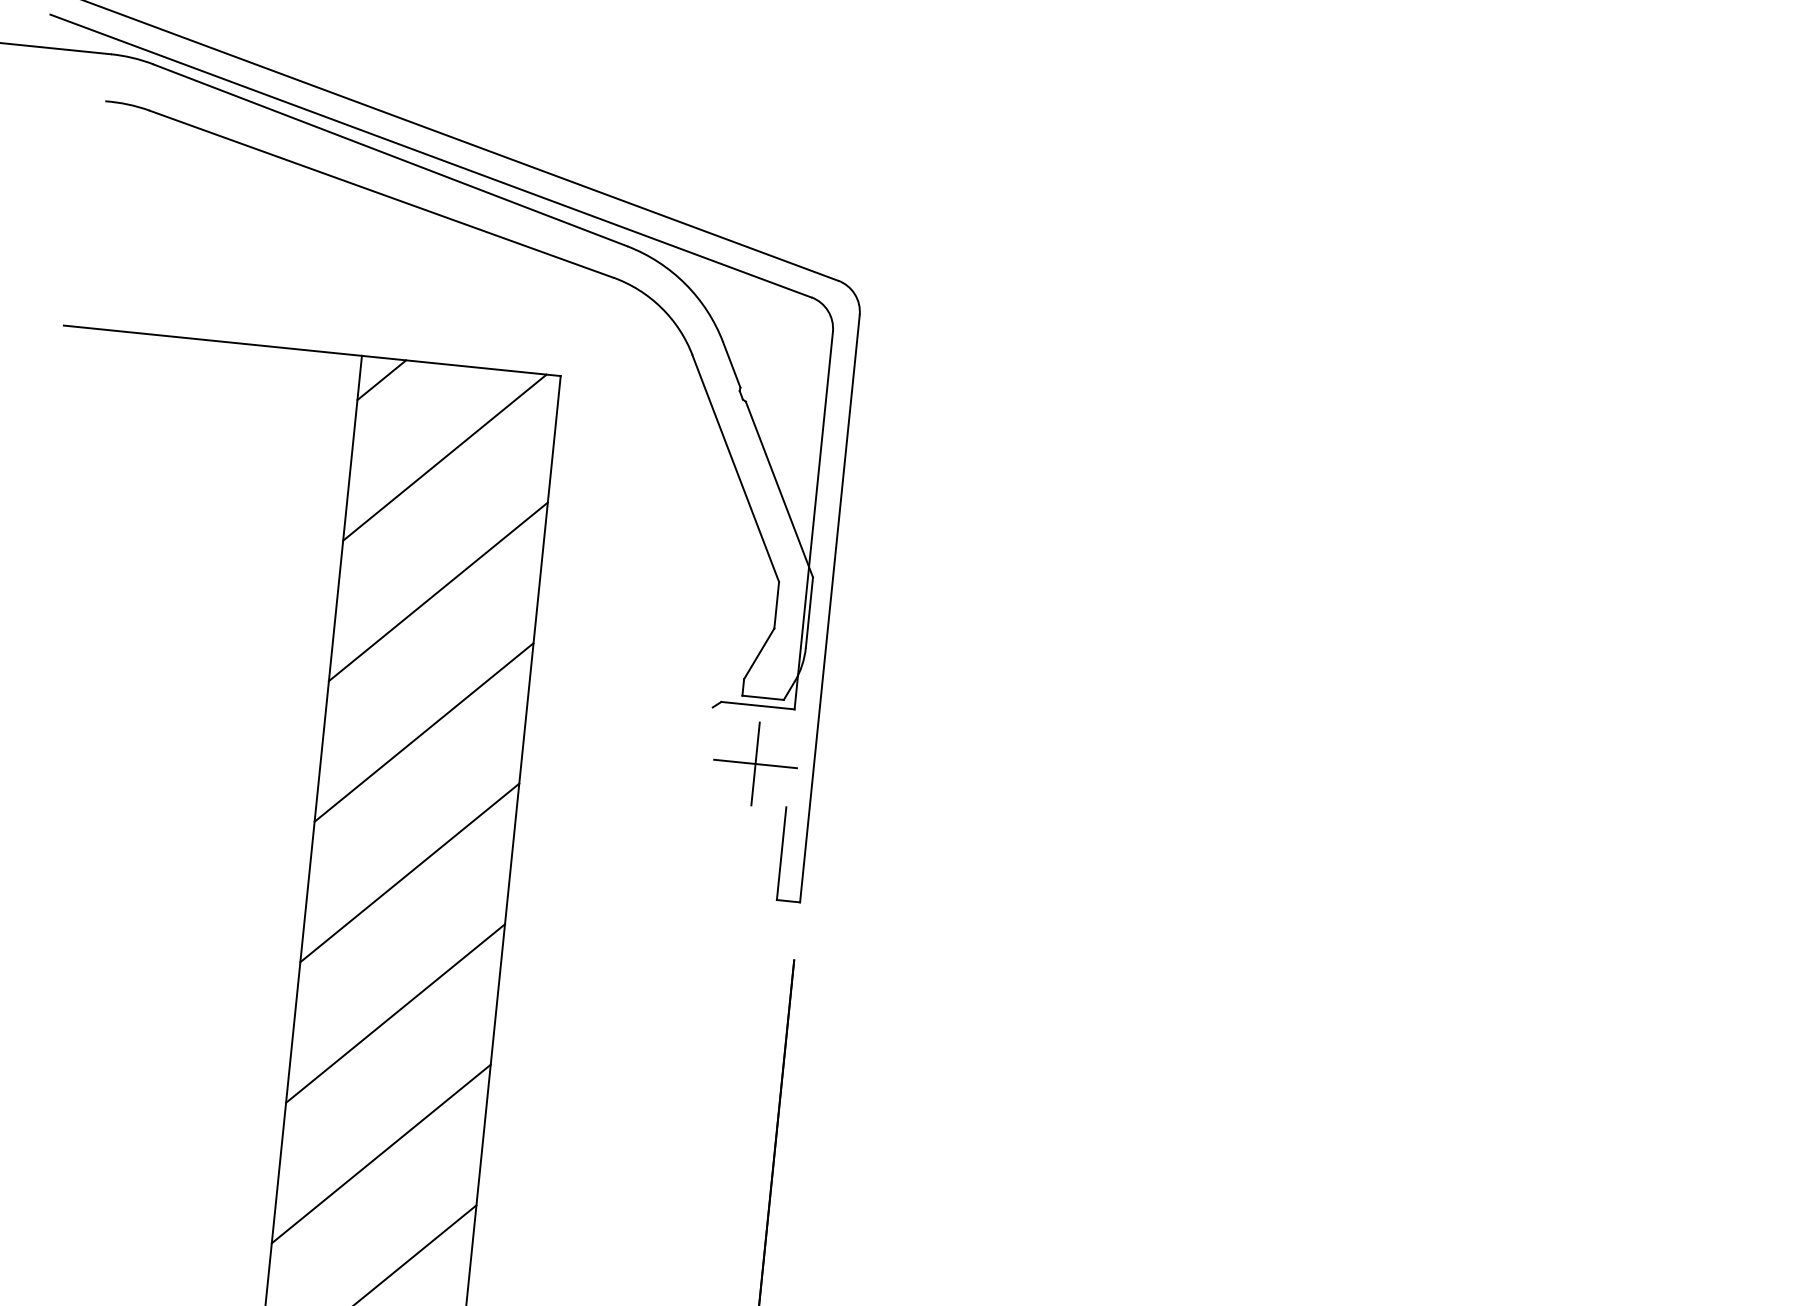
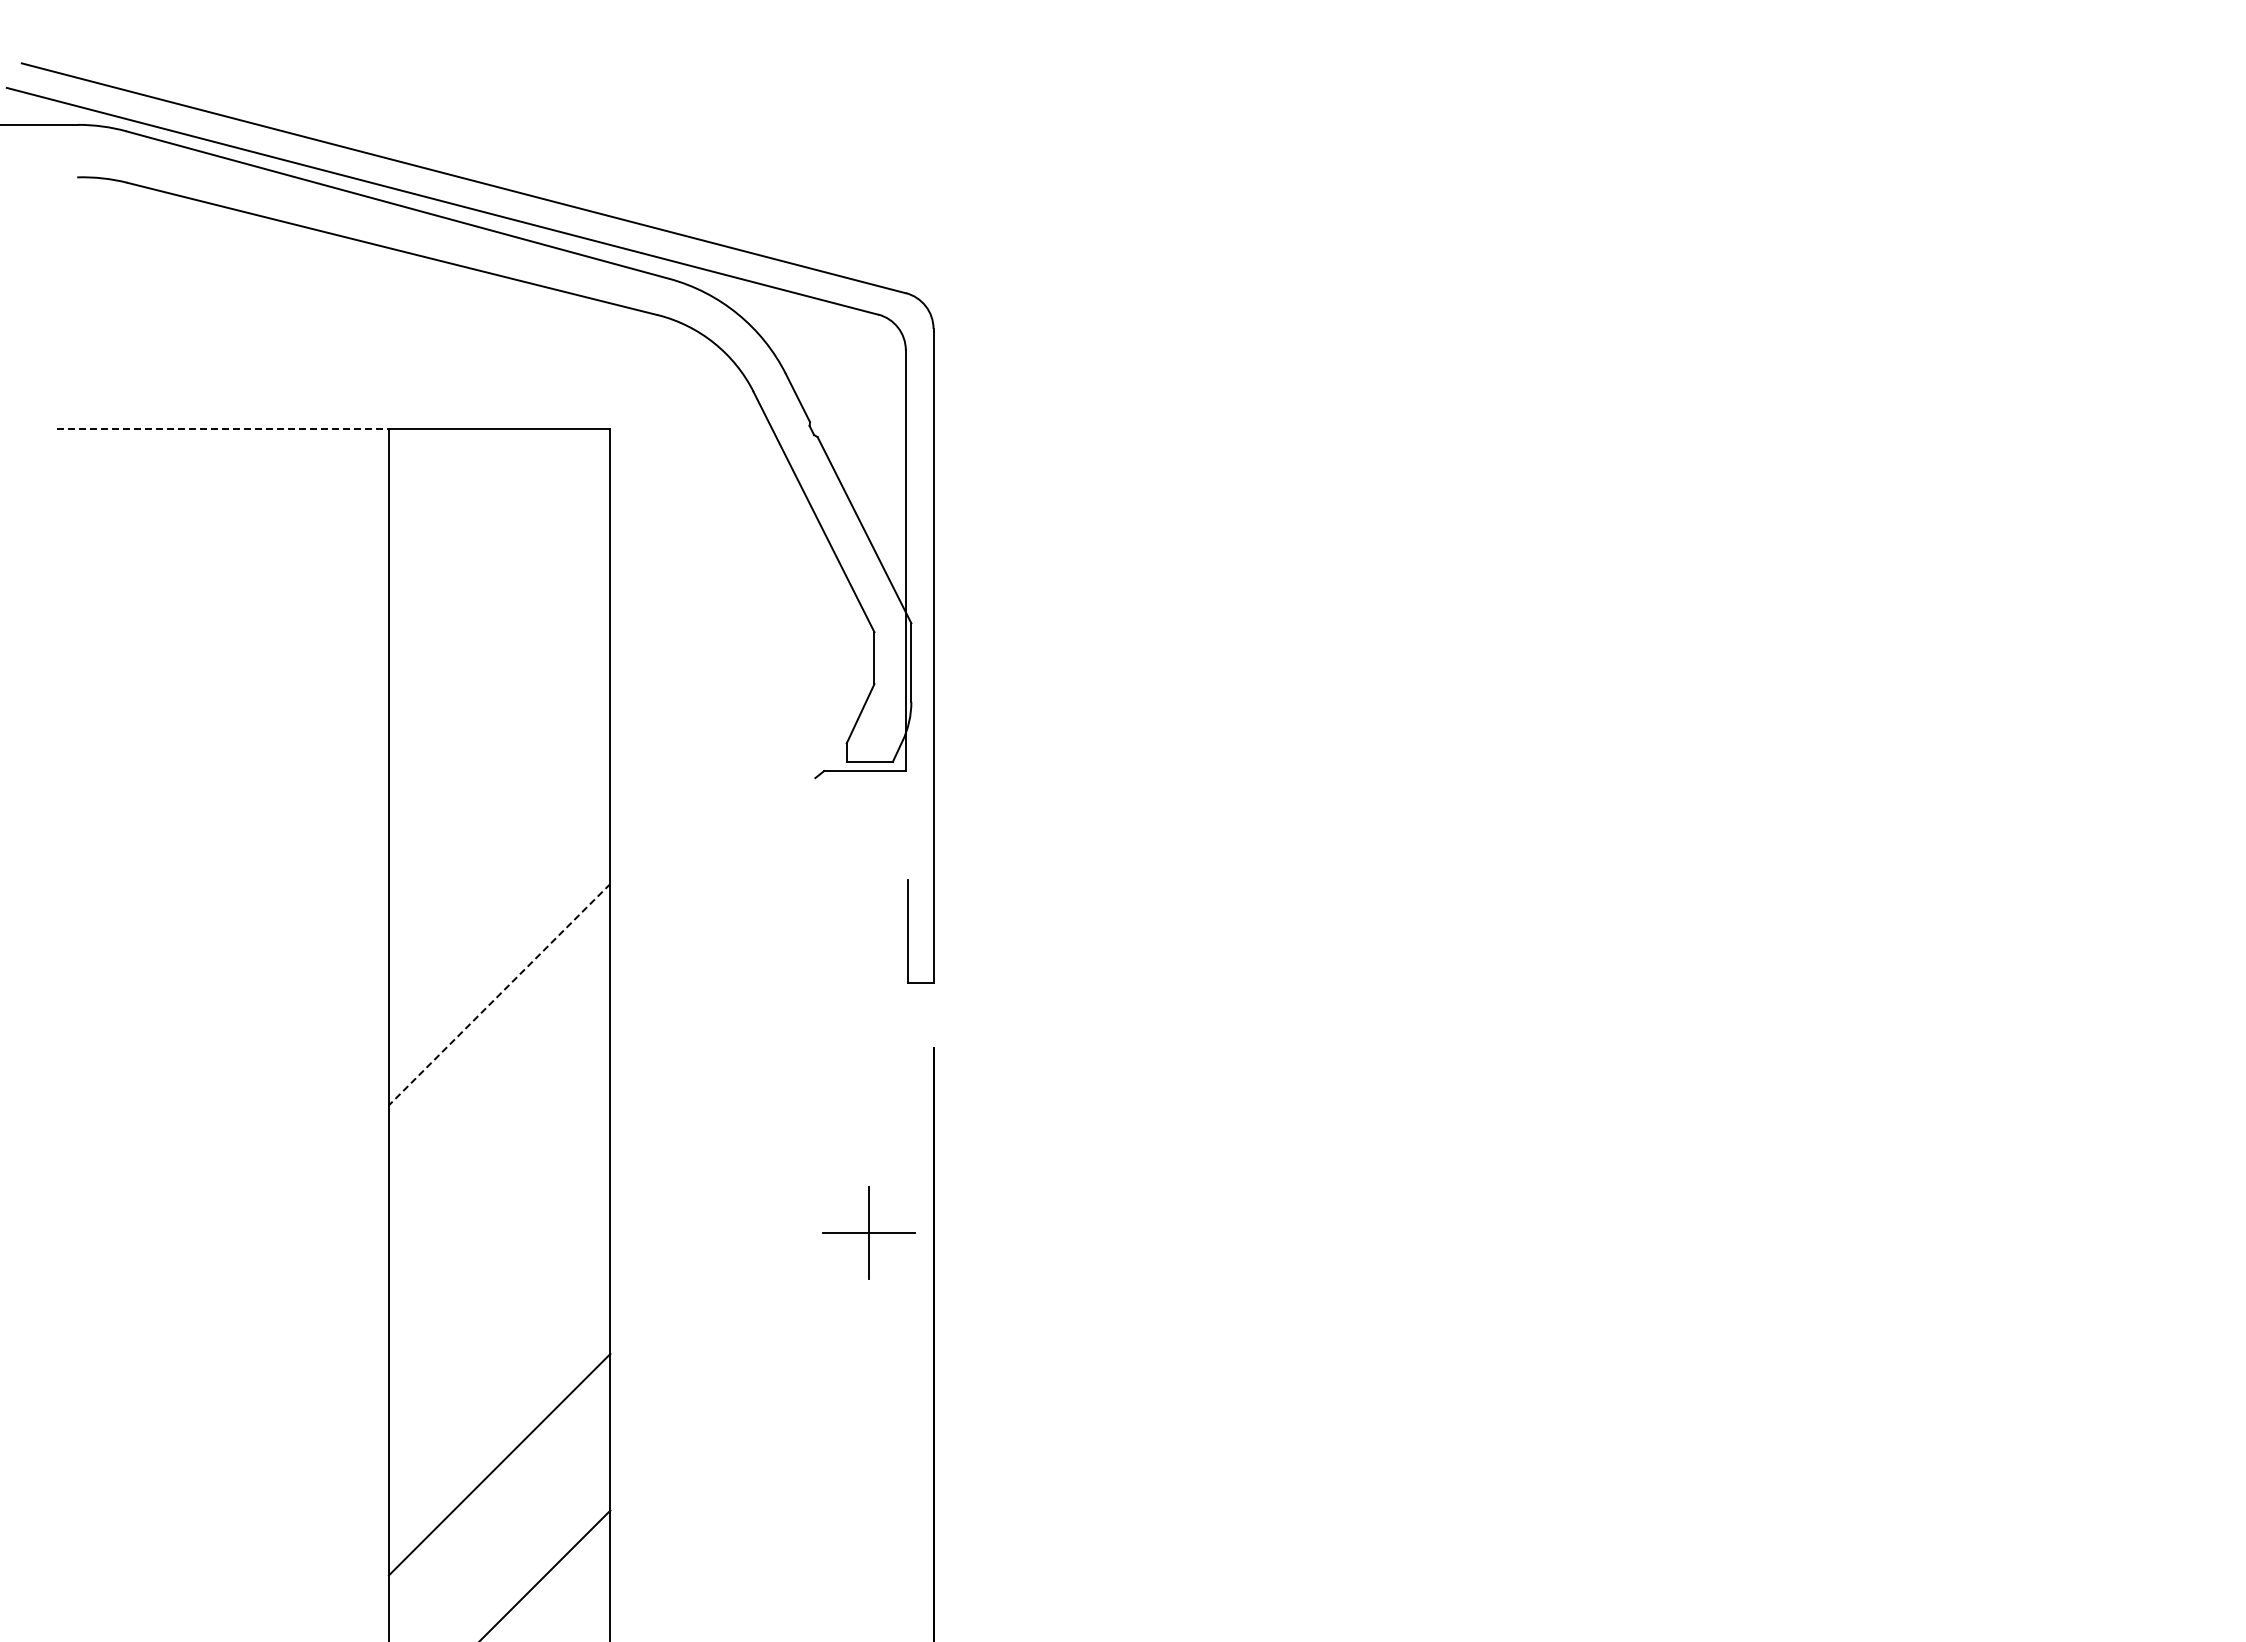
line: (213, 340) -> (223, 429), solid -> dashed
line: (381, 379) -> (413, 453), removed
line: (444, 457) -> (491, 532), removed
line: (438, 592) -> (499, 681), removed
line: (424, 731) -> (499, 837), removed
part: (755, 763) -> (868, 1232), moved
line: (409, 872) -> (499, 994), solid -> dashed
line: (395, 1013) -> (499, 1151), removed
line: (381, 1153) -> (499, 1307), removed

